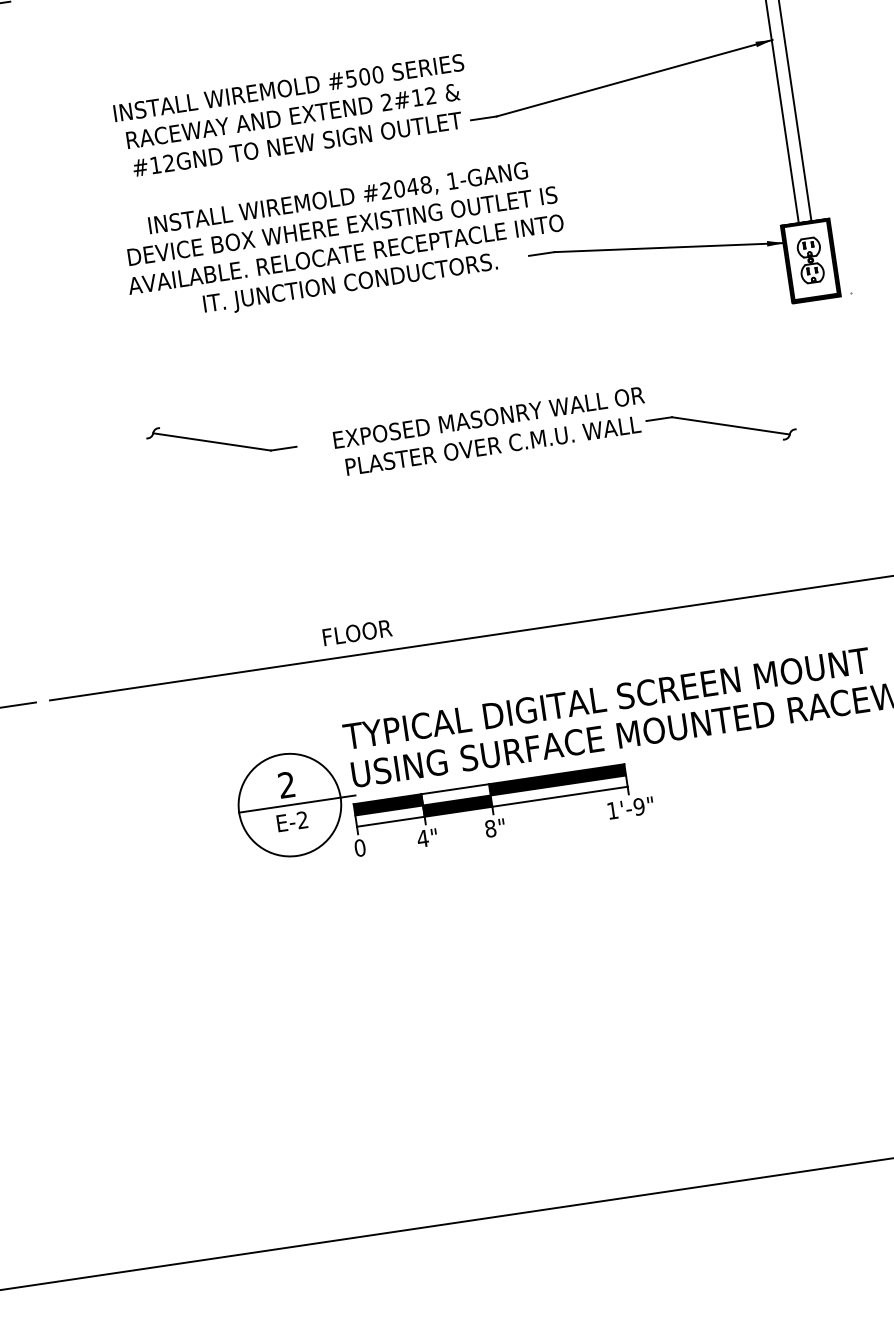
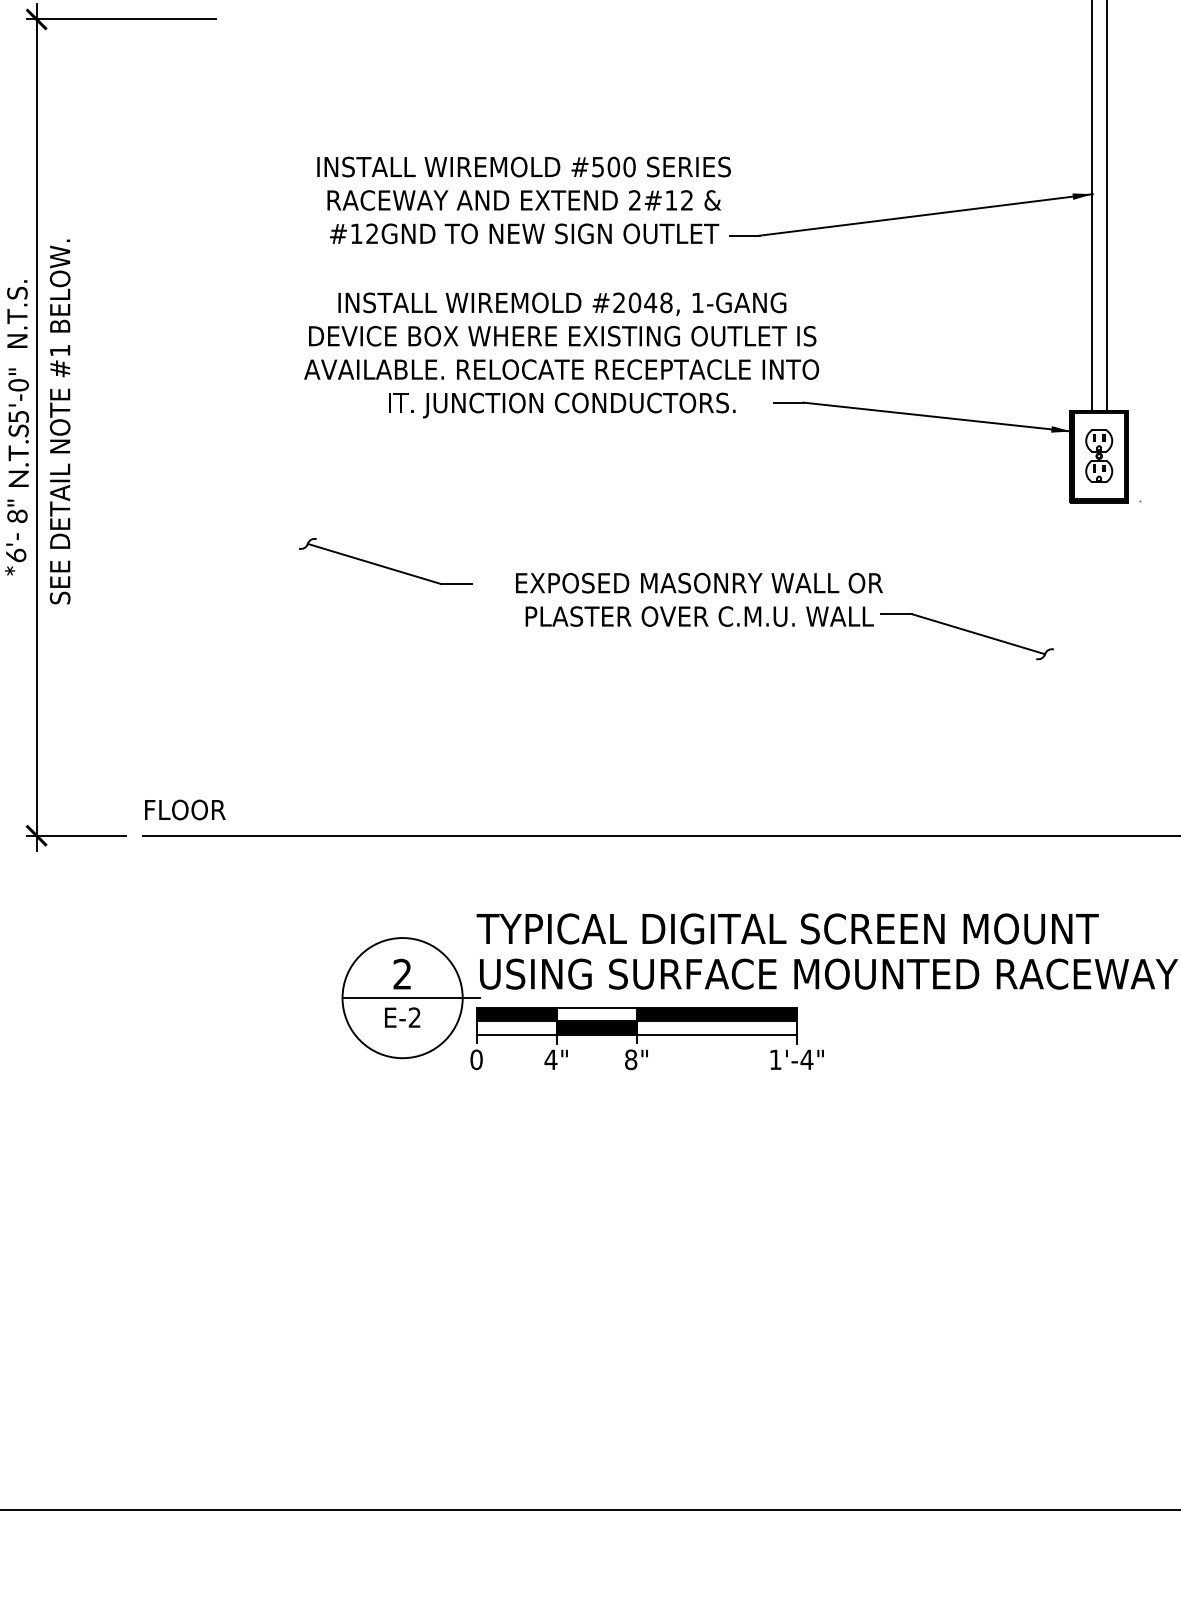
text: (357, 632) -> (185, 809), moved
text: (638, 806) -> (806, 1059), 1'-9" -> 1'-4"

